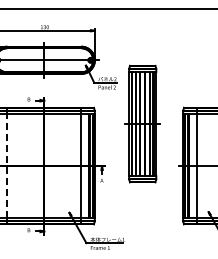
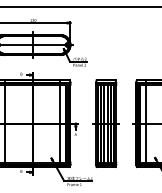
part: (142, 123) -> (105, 123), moved
line: (7, 165) -> (5, 123), dashed -> solid

